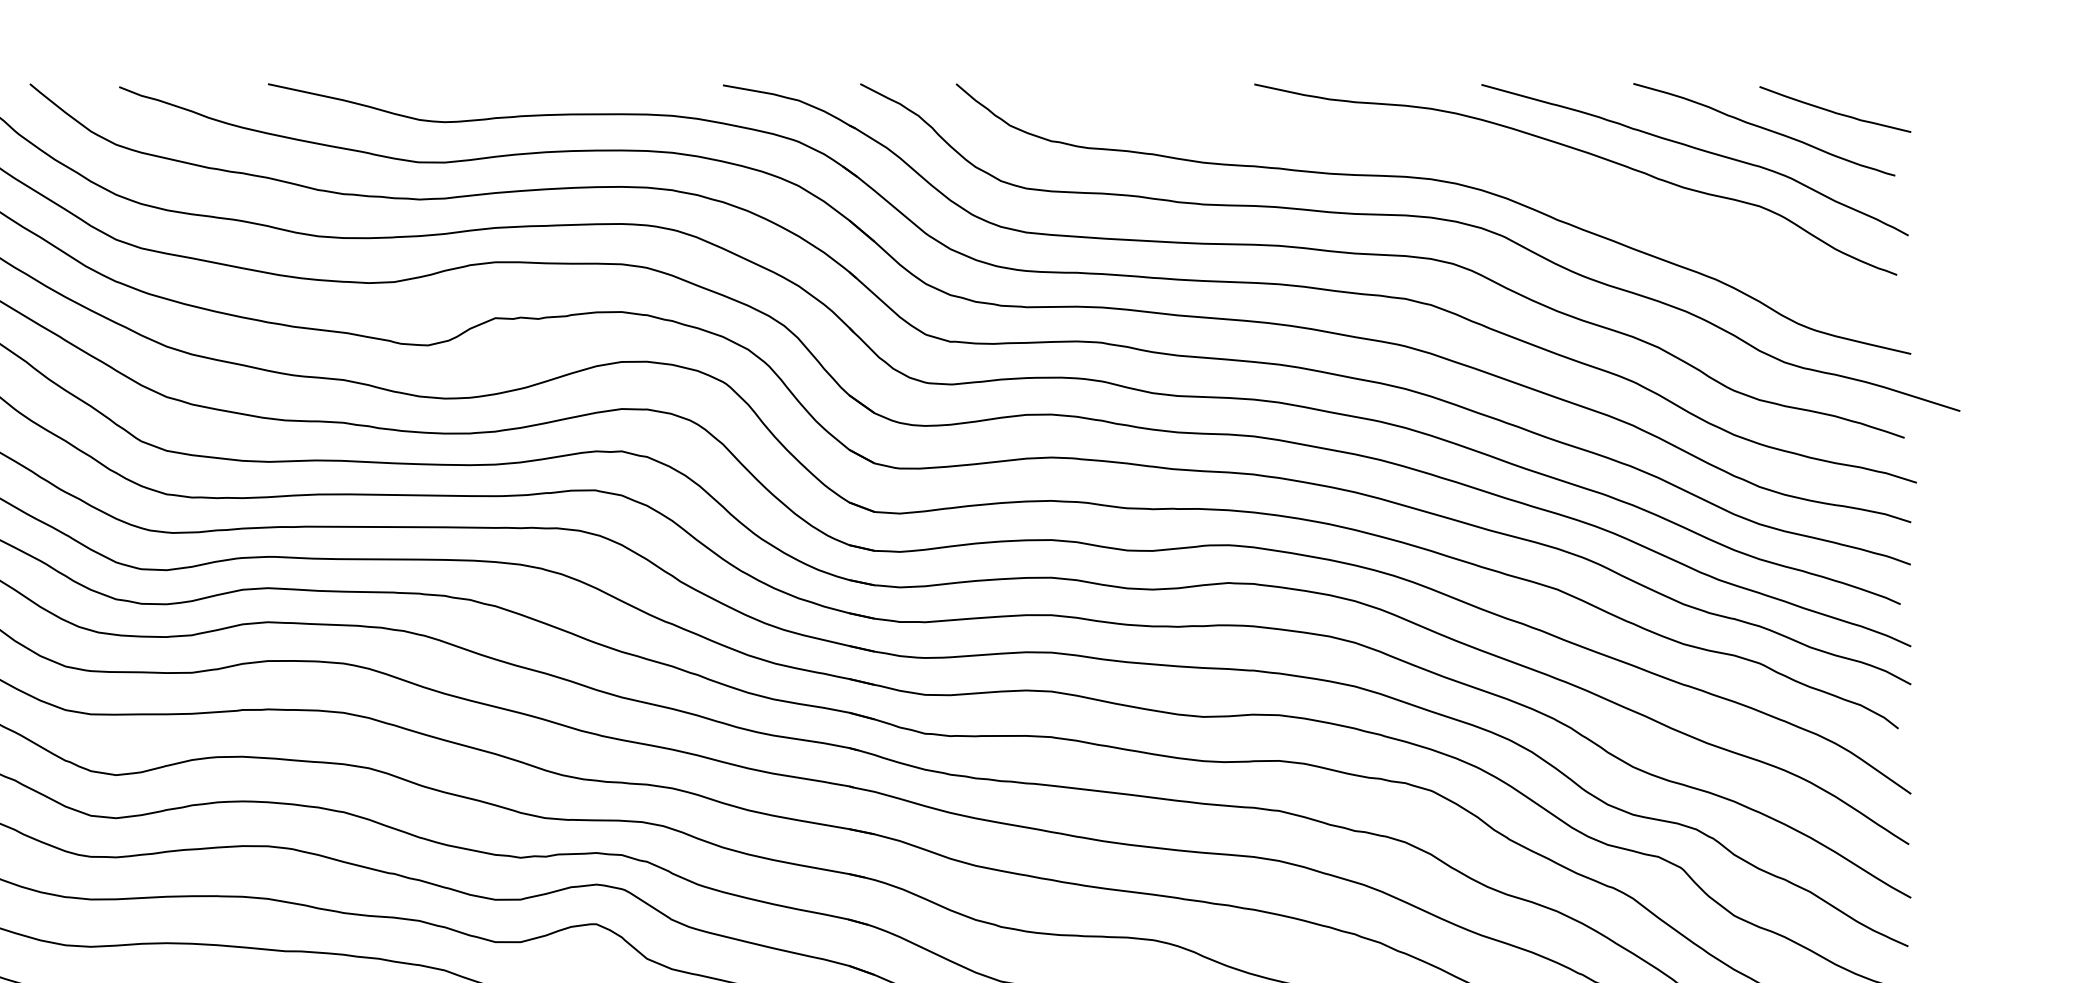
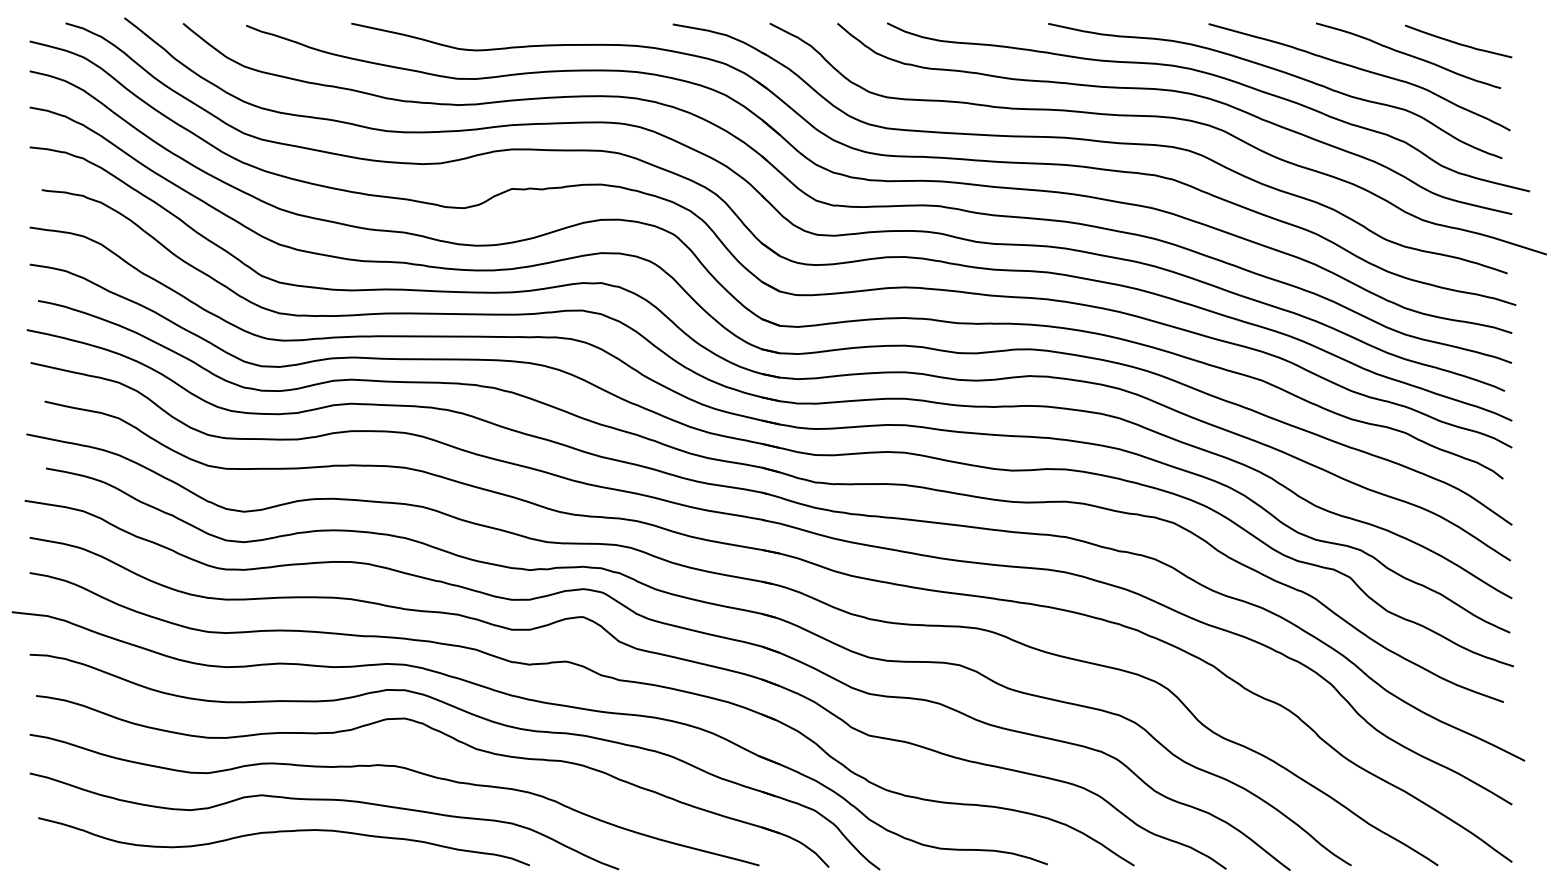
curve: (1494, 160) -> (1217, 77), added

